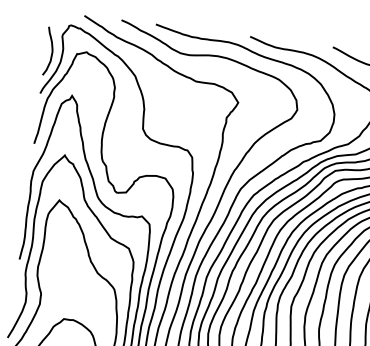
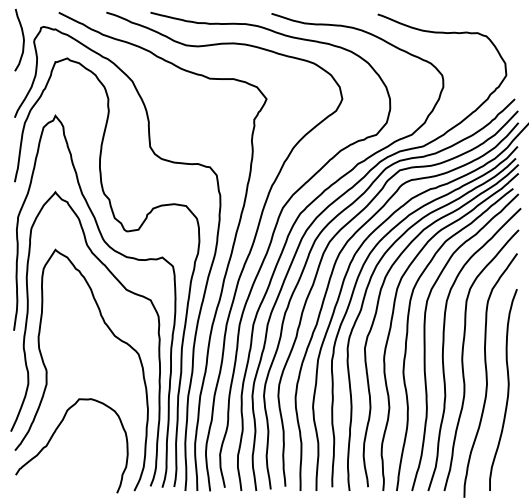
curve: (51, 50) -> (22, 38), moved

